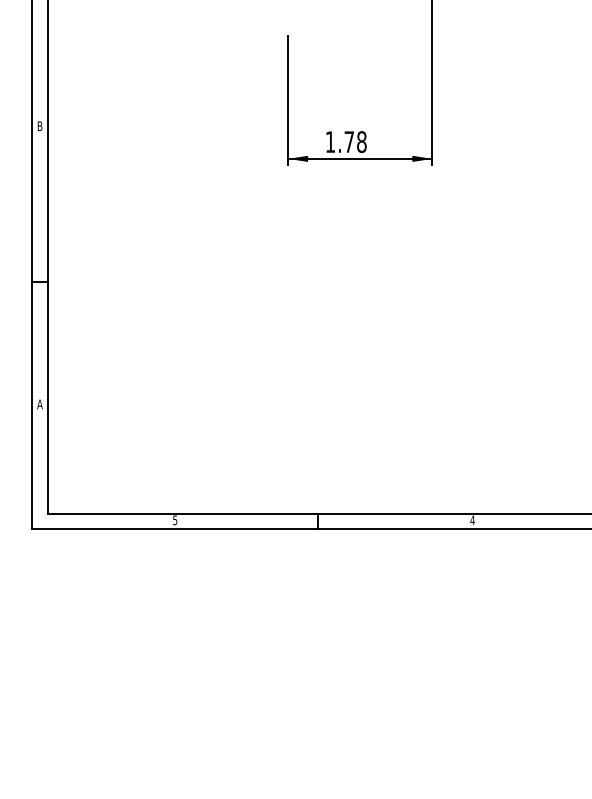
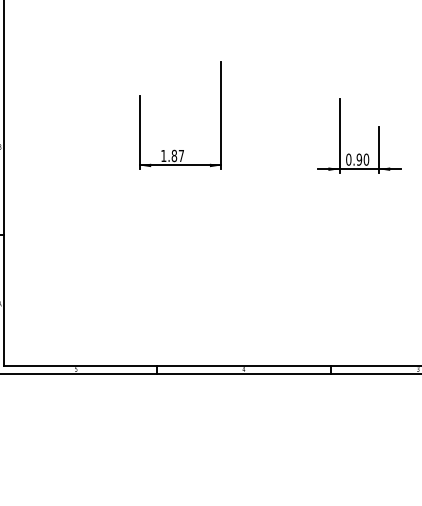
text: (354, 141) -> (177, 155), 1.78 -> 1.87

